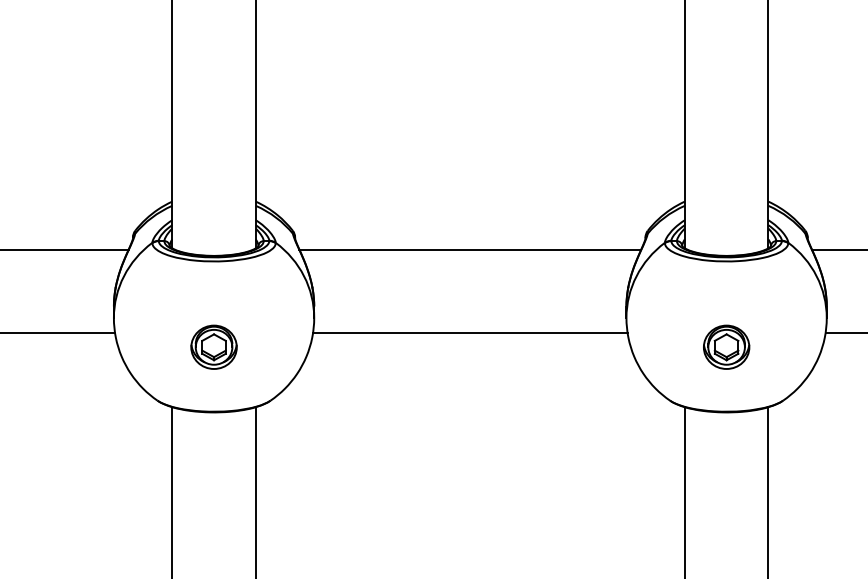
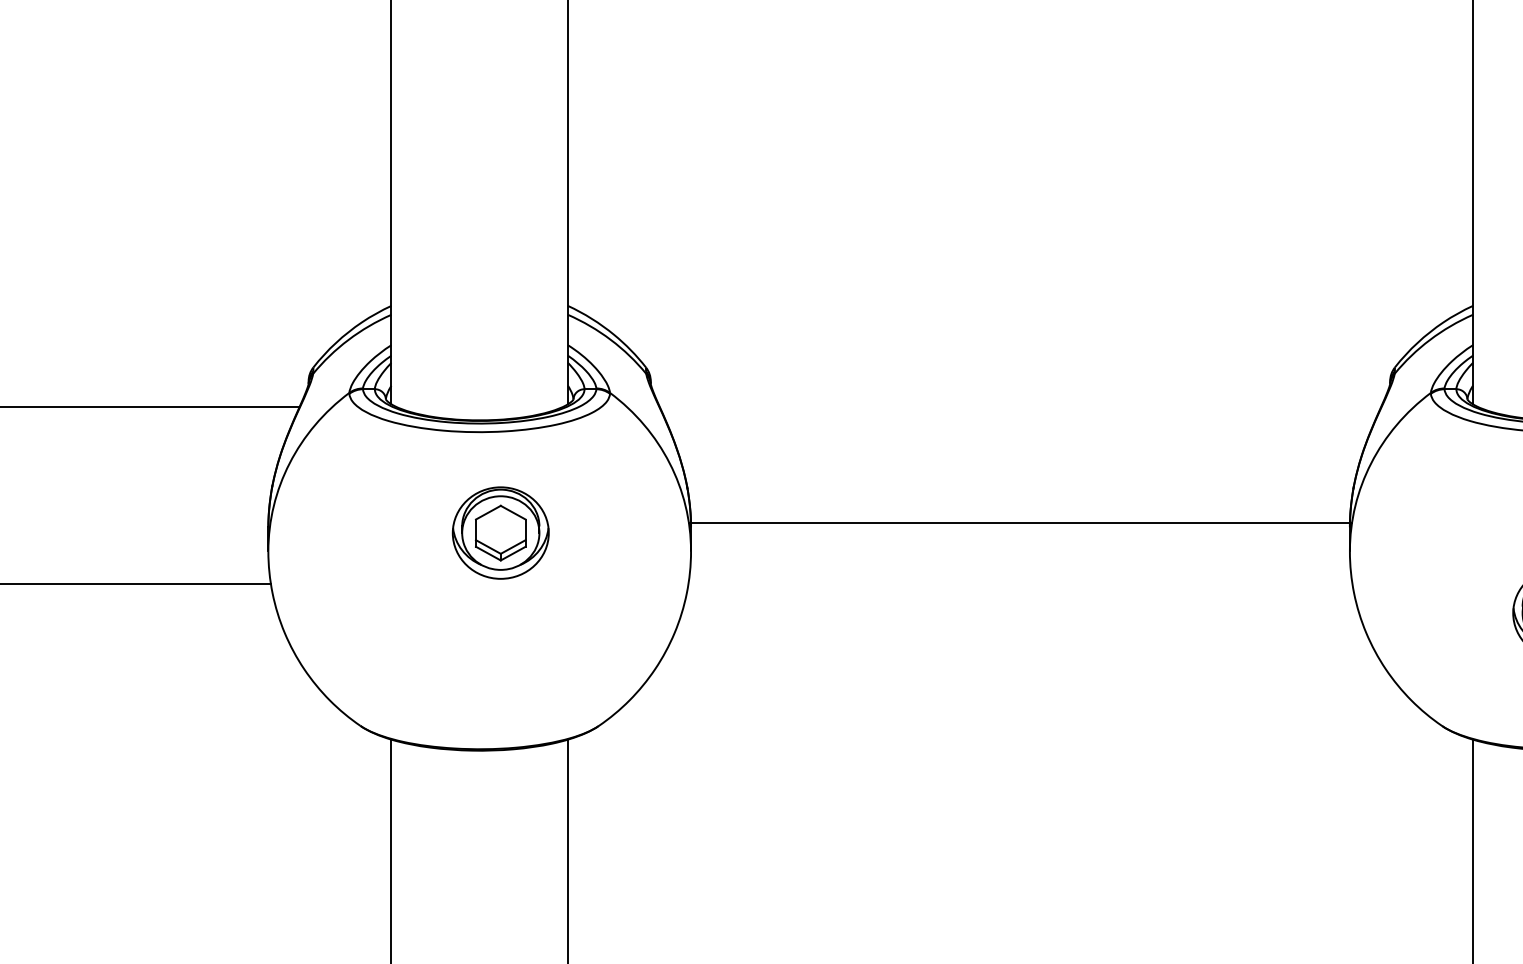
line: (470, 249) -> (1020, 406), removed
line: (470, 333) -> (1020, 522), moved
part: (213, 346) -> (499, 531), moved

